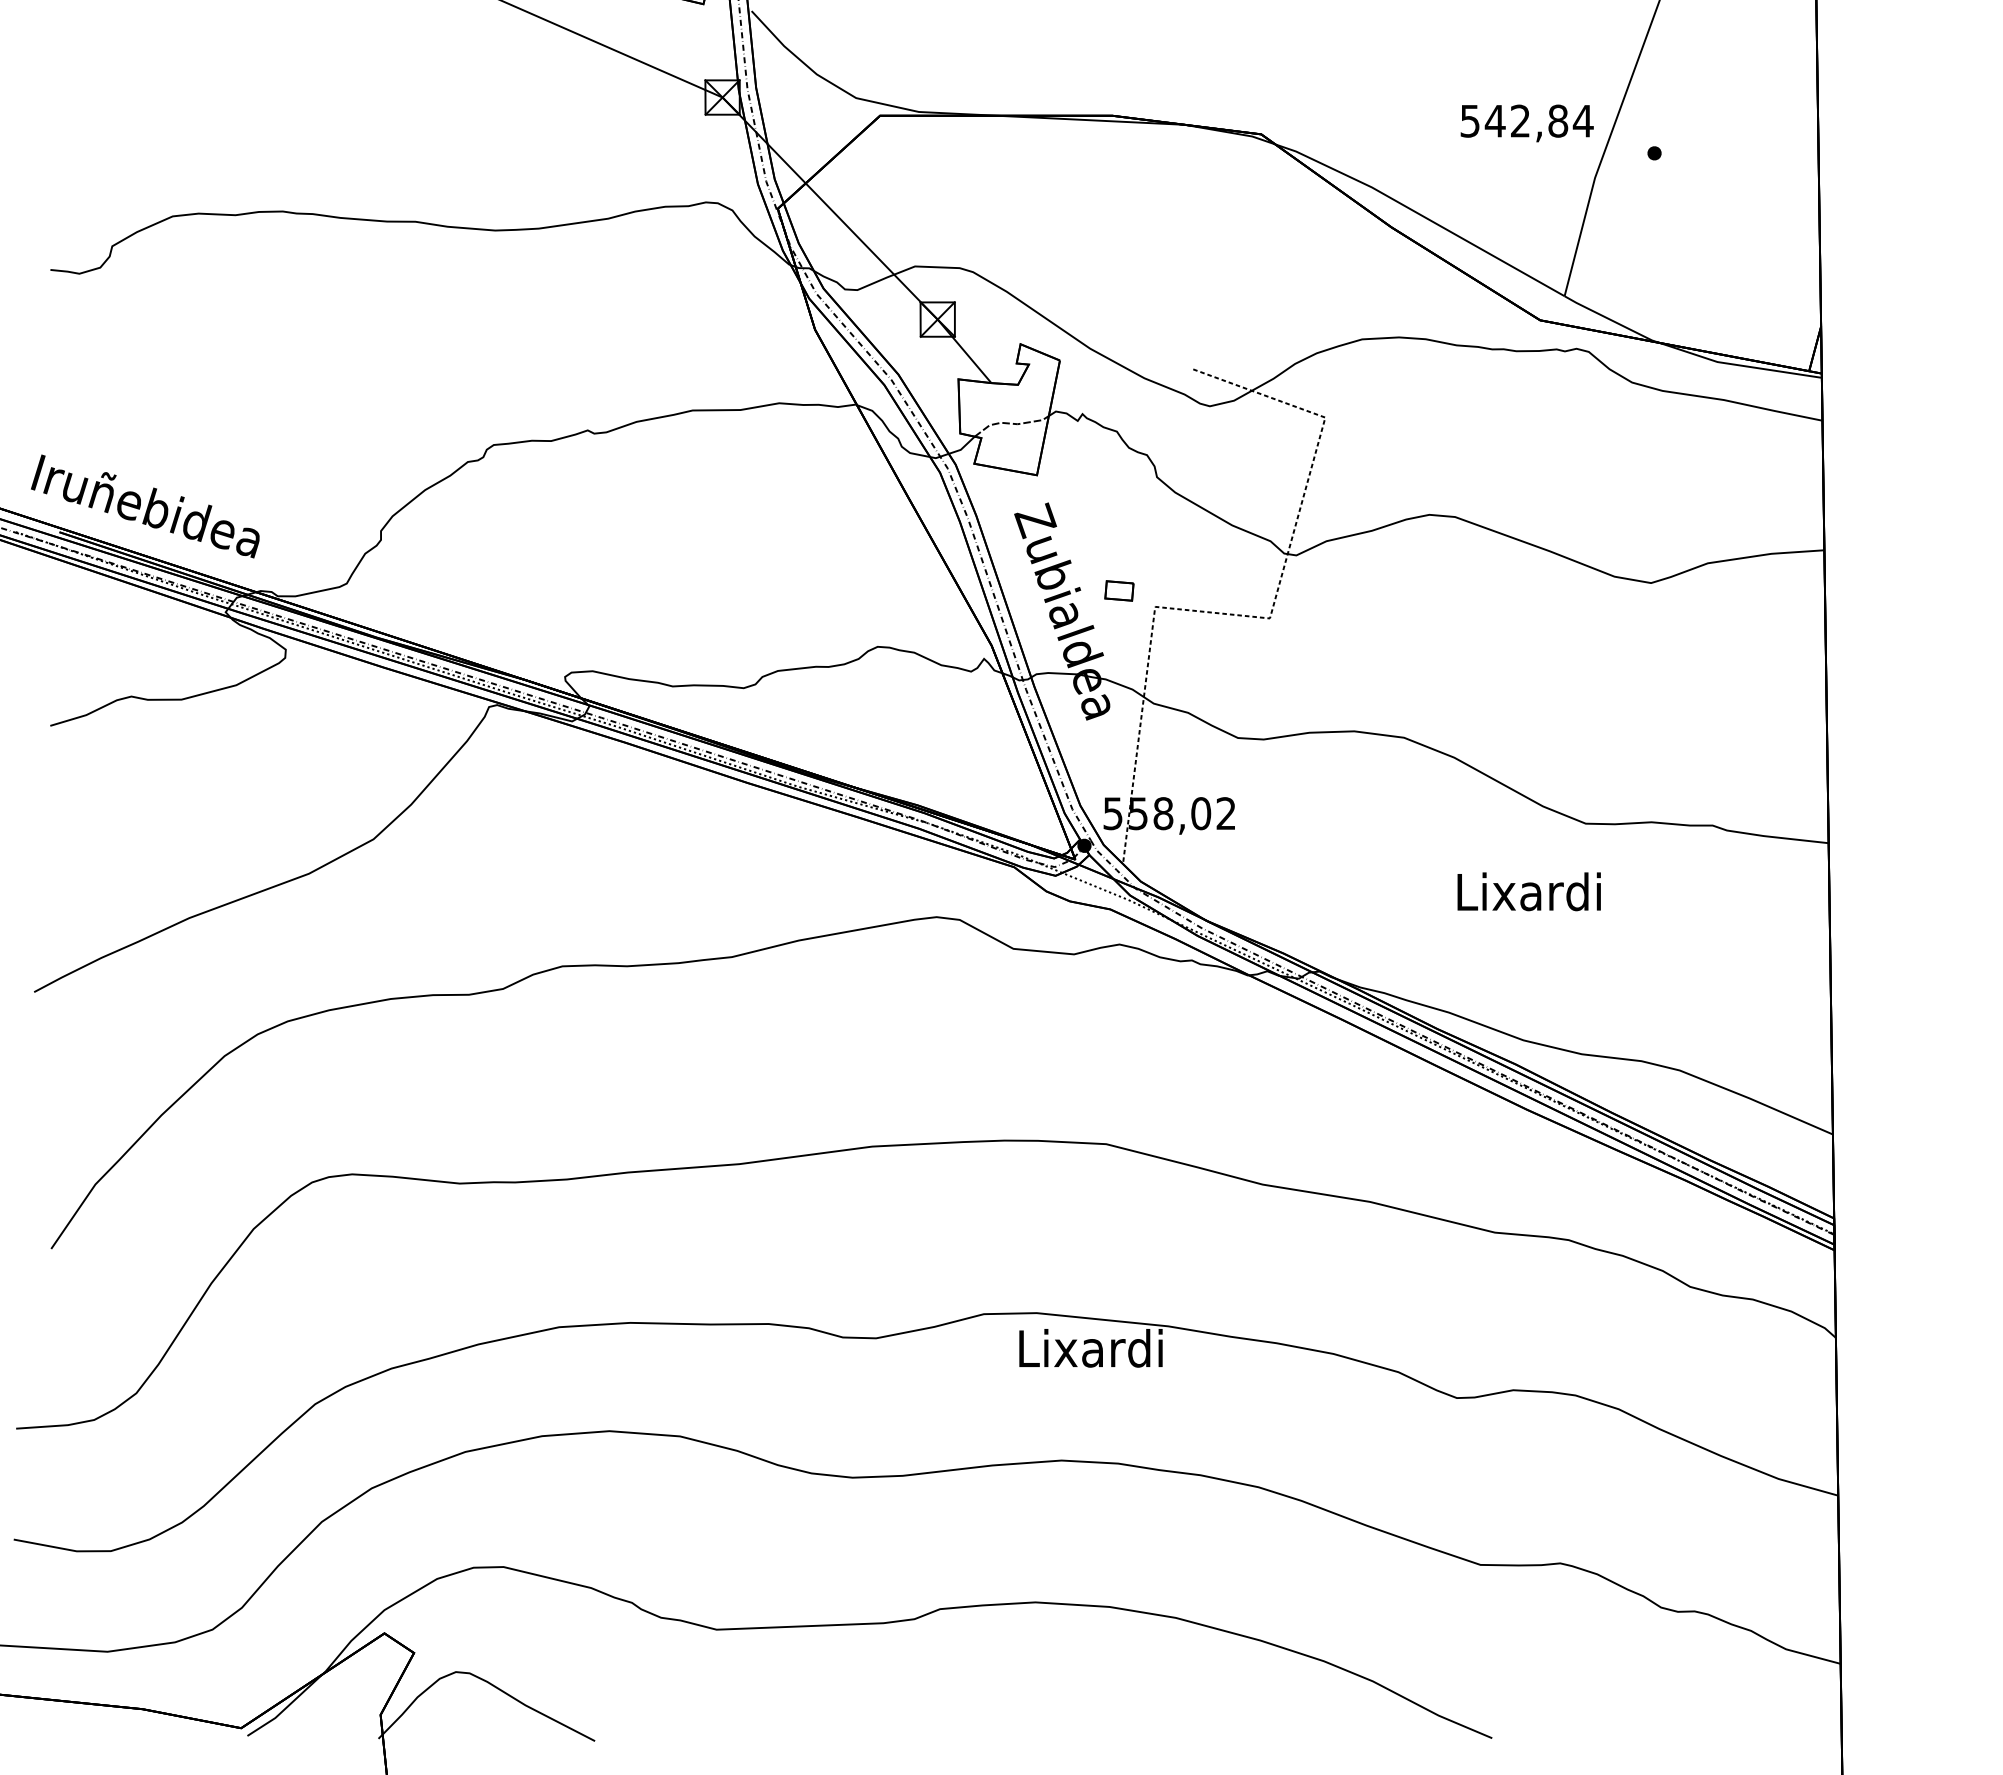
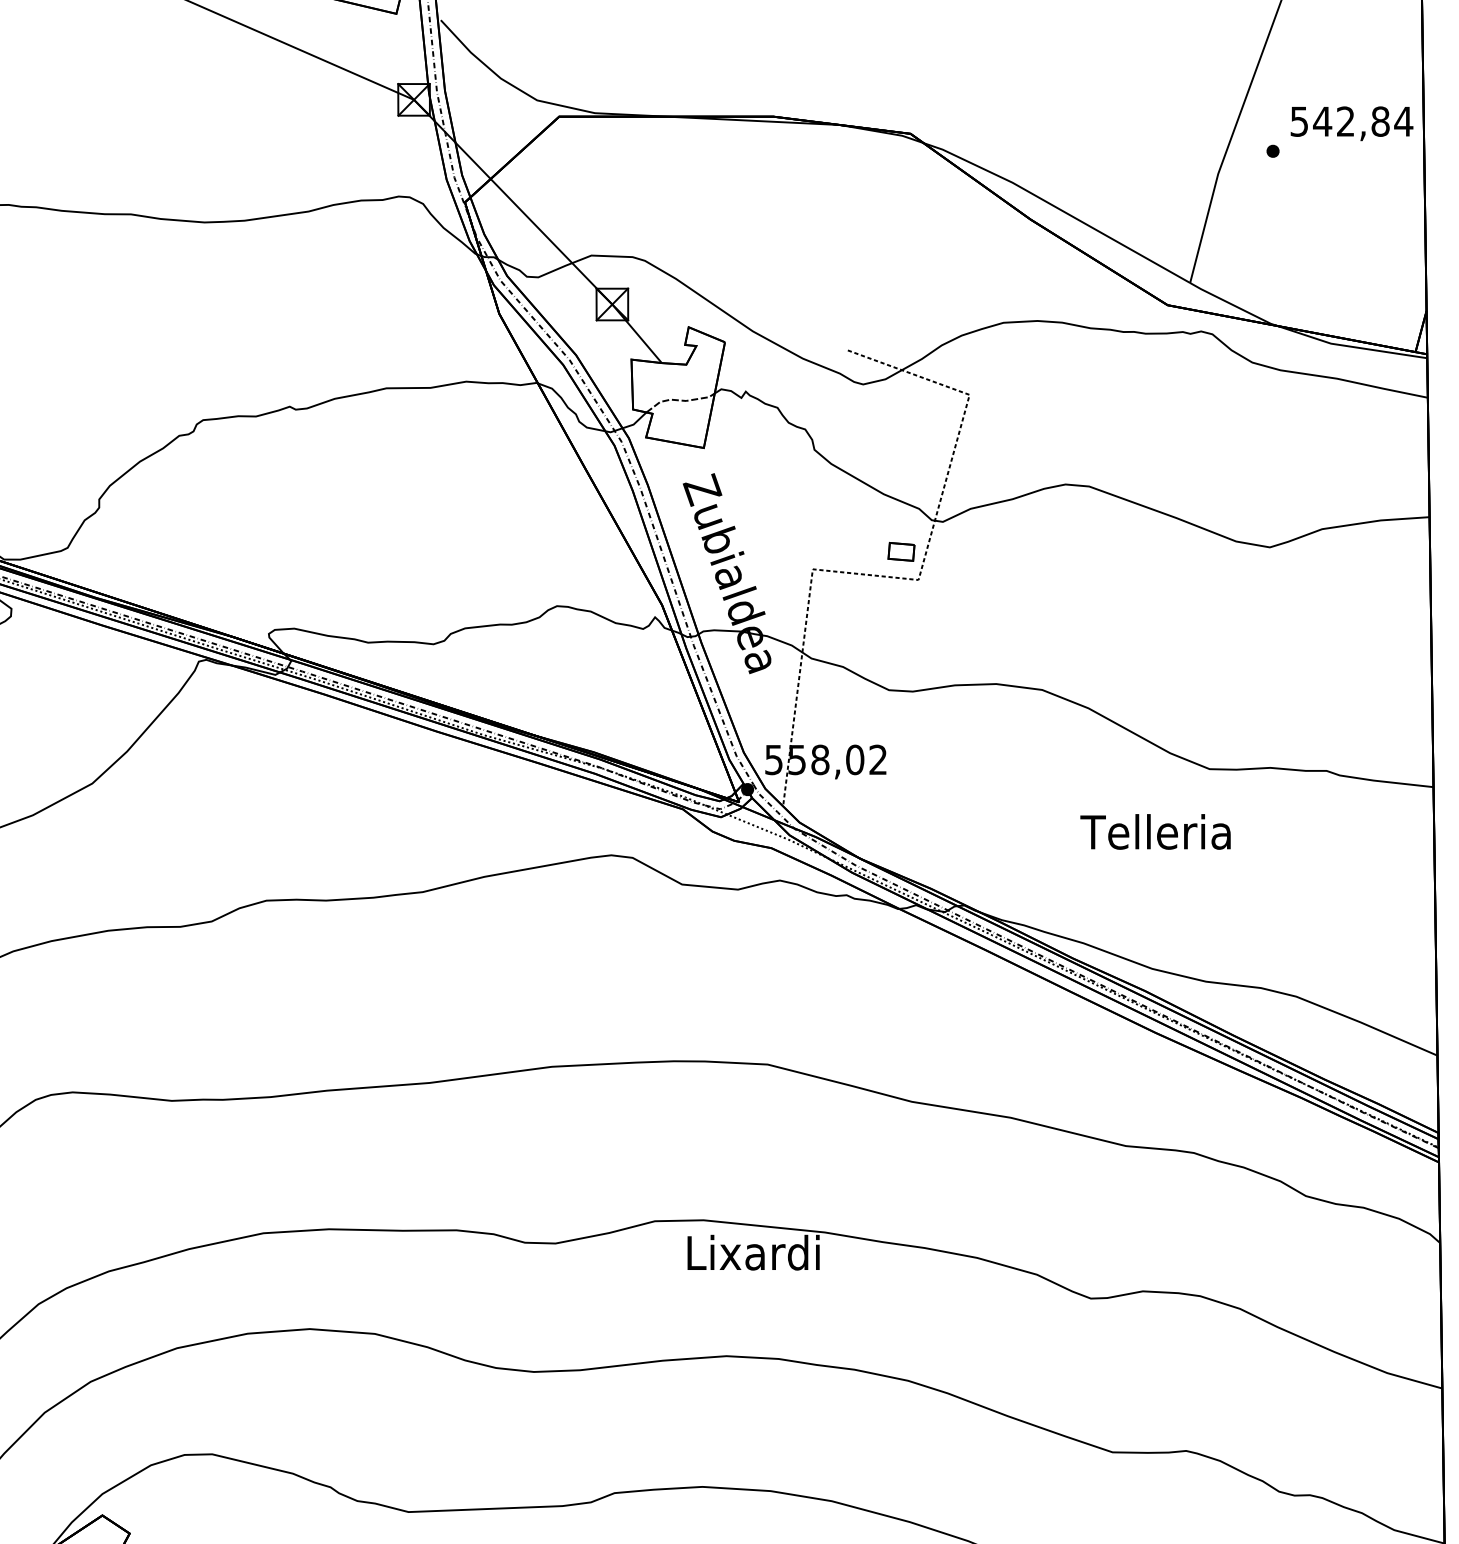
text: (1526, 123) -> (1351, 123), moved
part: (1119, 590) -> (901, 551), moved
text: (1526, 891) -> (1155, 831), Lixardi -> Telleria

